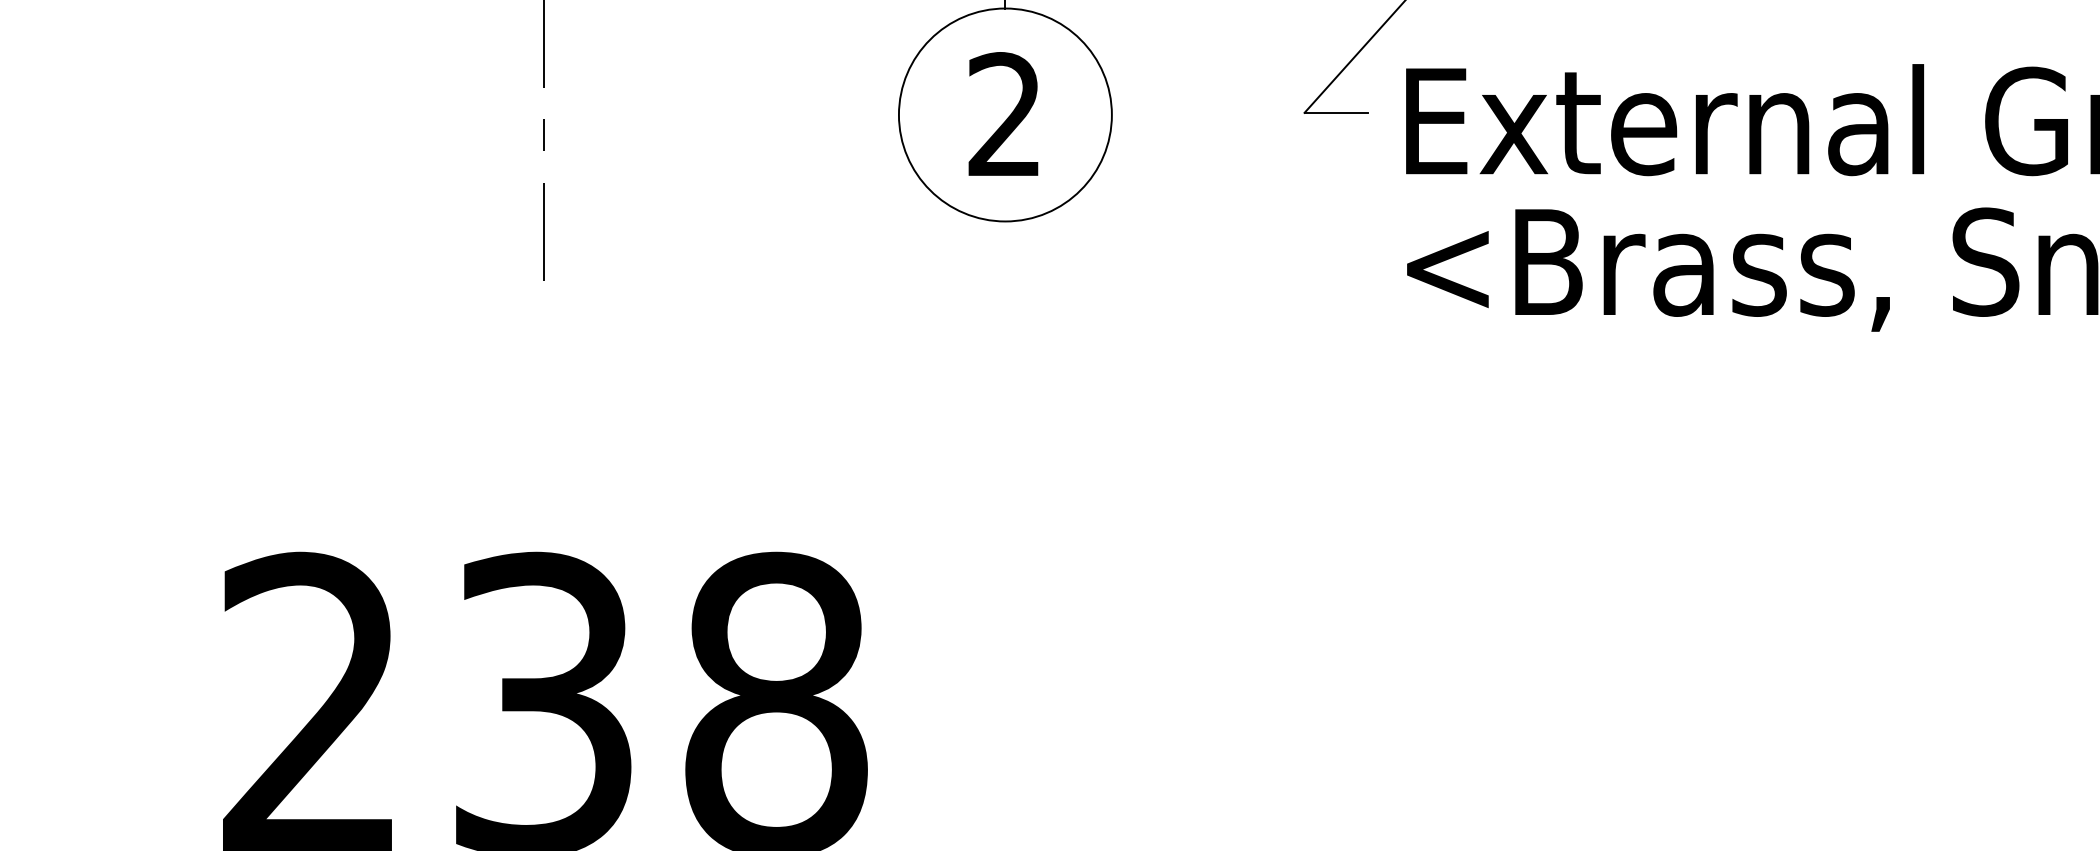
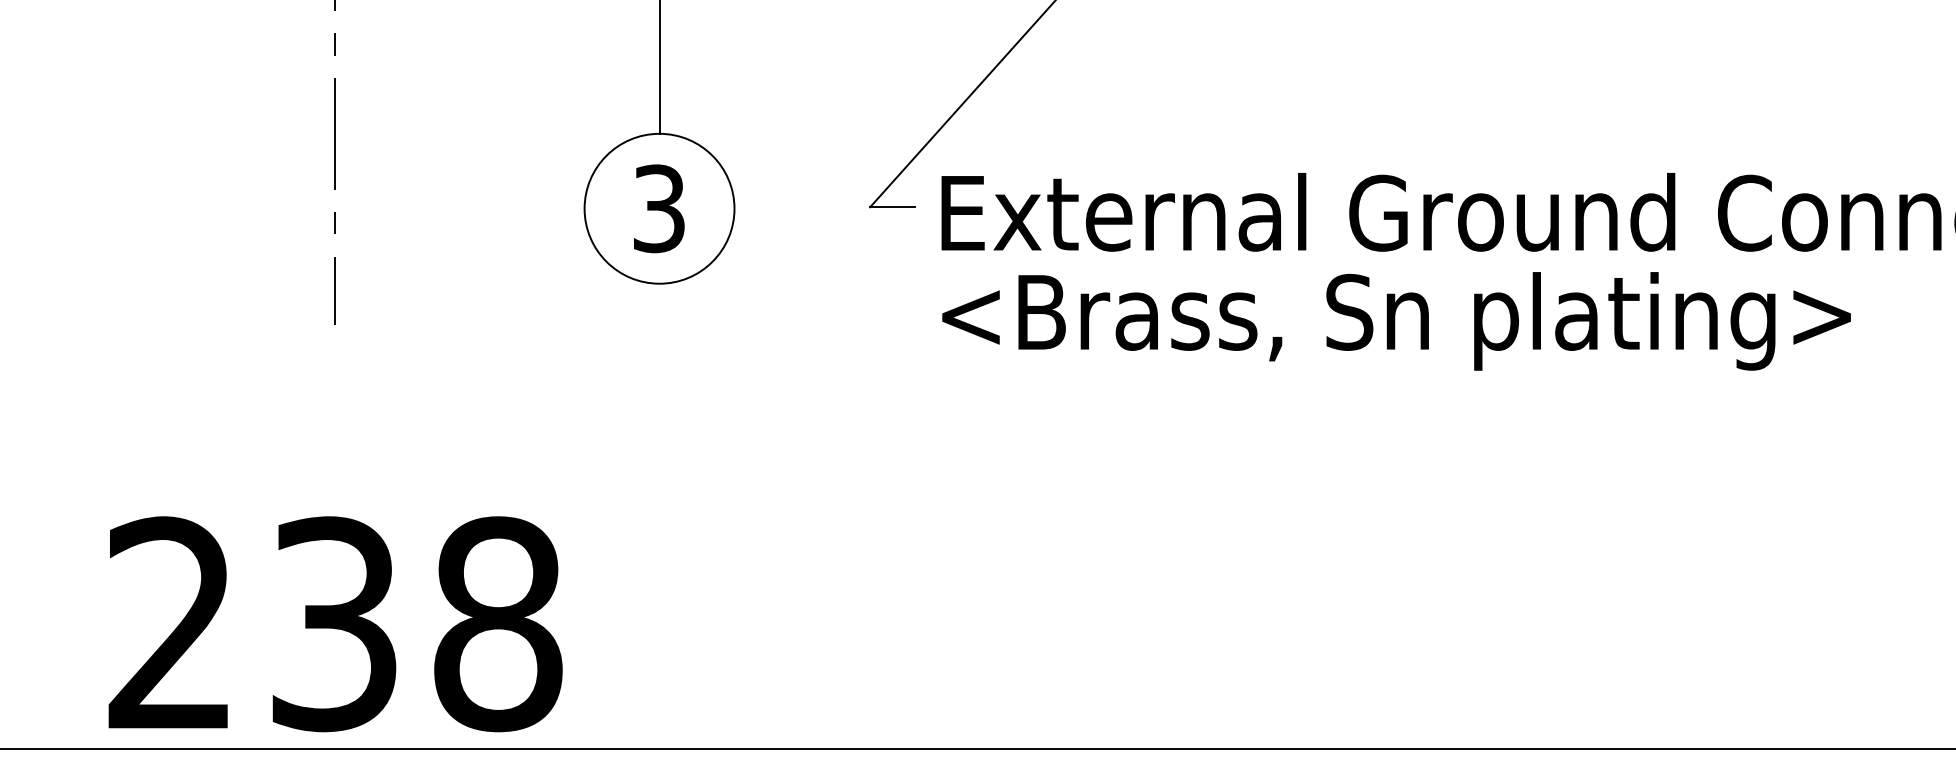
text: (1003, 114) -> (658, 208), 2 -> 3

